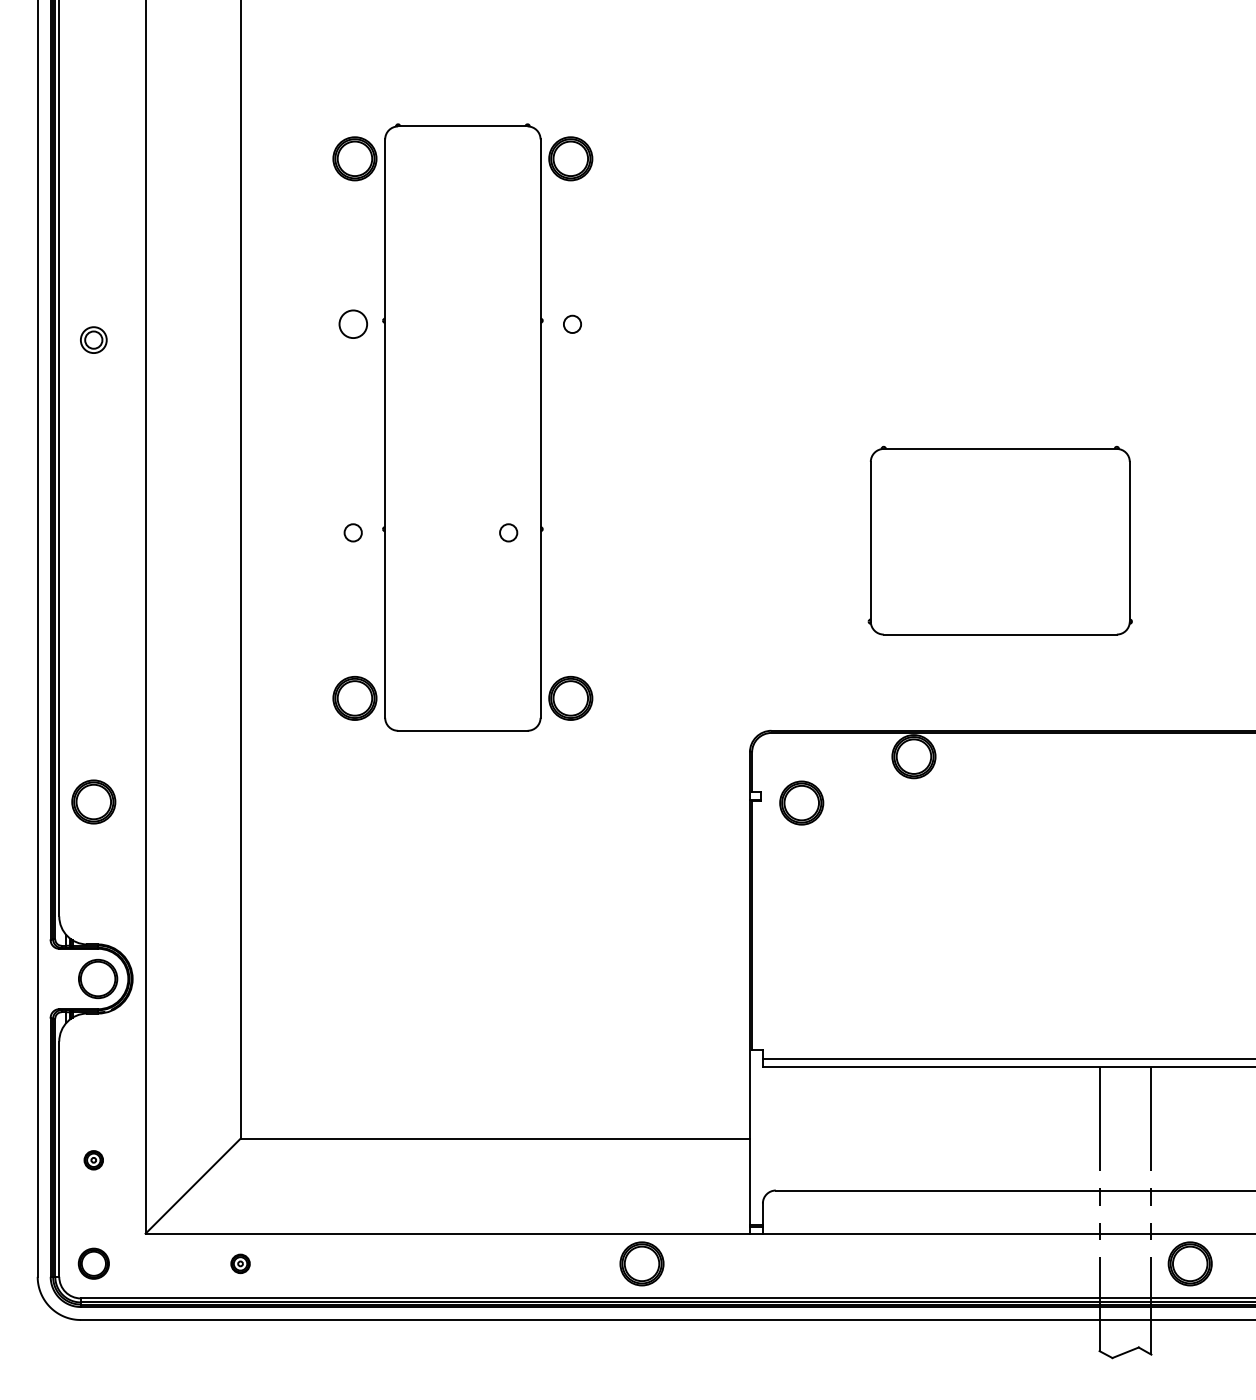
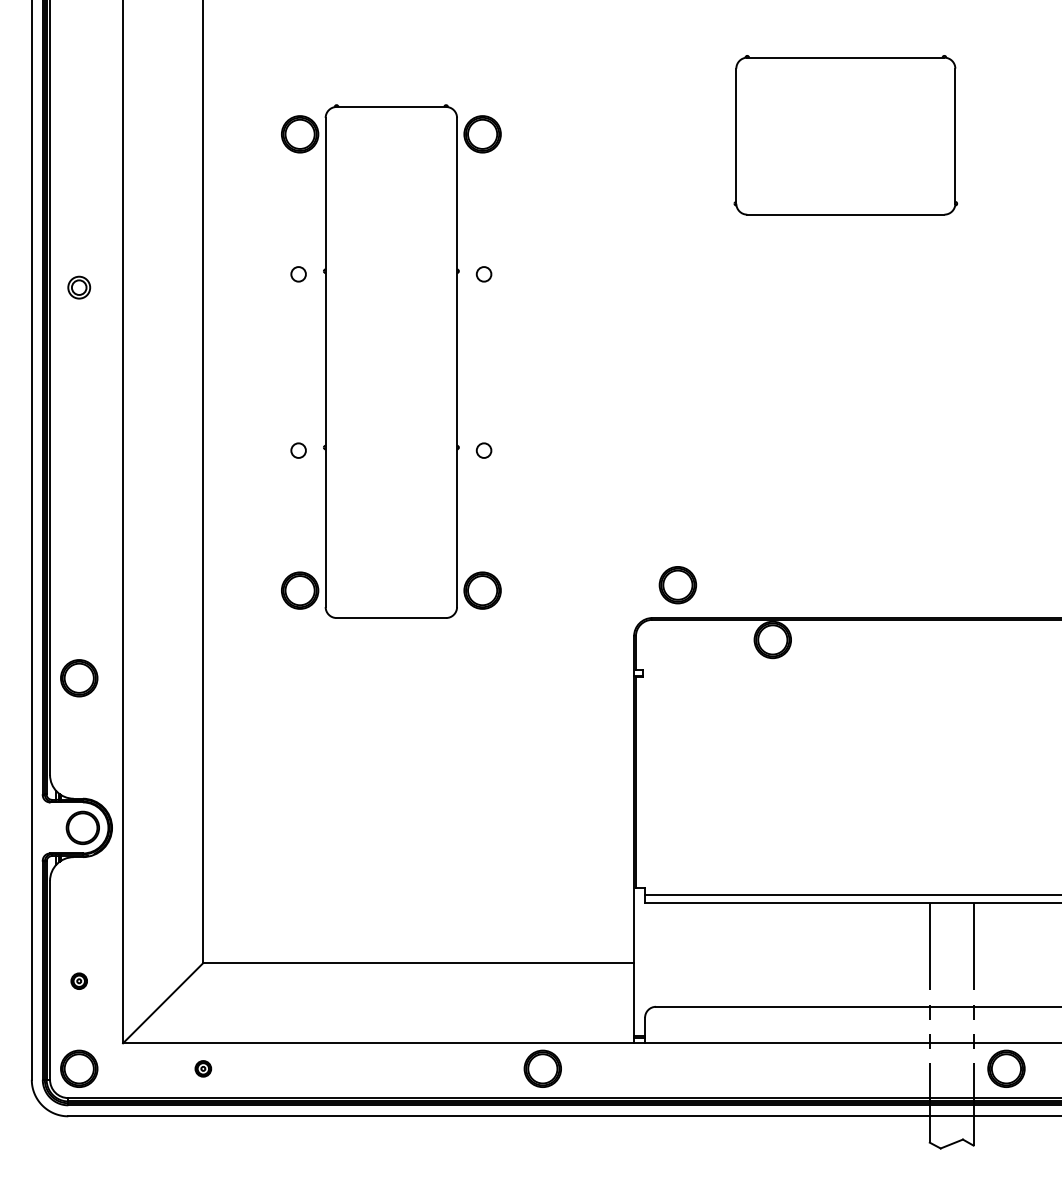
circle: (353, 324) -> (298, 274), size x0.62
circle: (507, 532) -> (483, 450), moved
part: (999, 540) -> (845, 135), moved
part: (801, 803) -> (677, 585), moved
part: (94, 1263) -> (79, 1068), size x1.43

